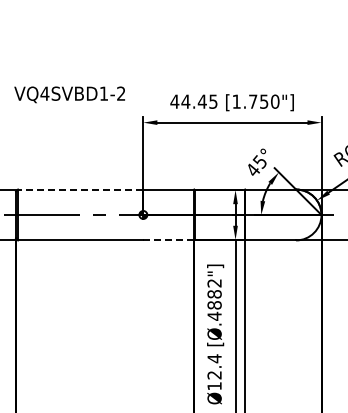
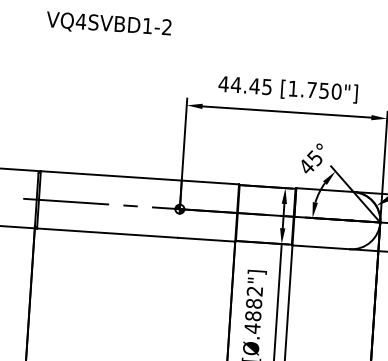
text: (69, 94) -> (108, 24), moved
line: (80, 189) -> (111, 175), dashed -> solid
line: (169, 240) -> (207, 239), dashed -> solid

